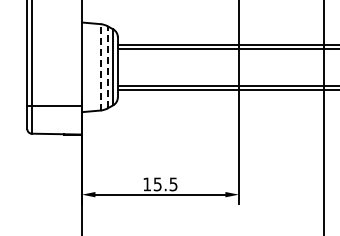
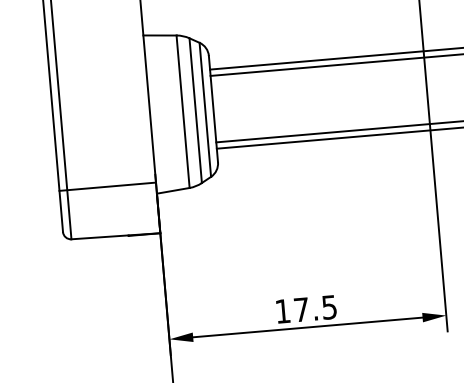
line: (100, 66) -> (182, 110), dashed -> solid
line: (107, 67) -> (195, 110), dashed -> solid
text: (157, 184) -> (301, 309), 15.5 -> 17.5

